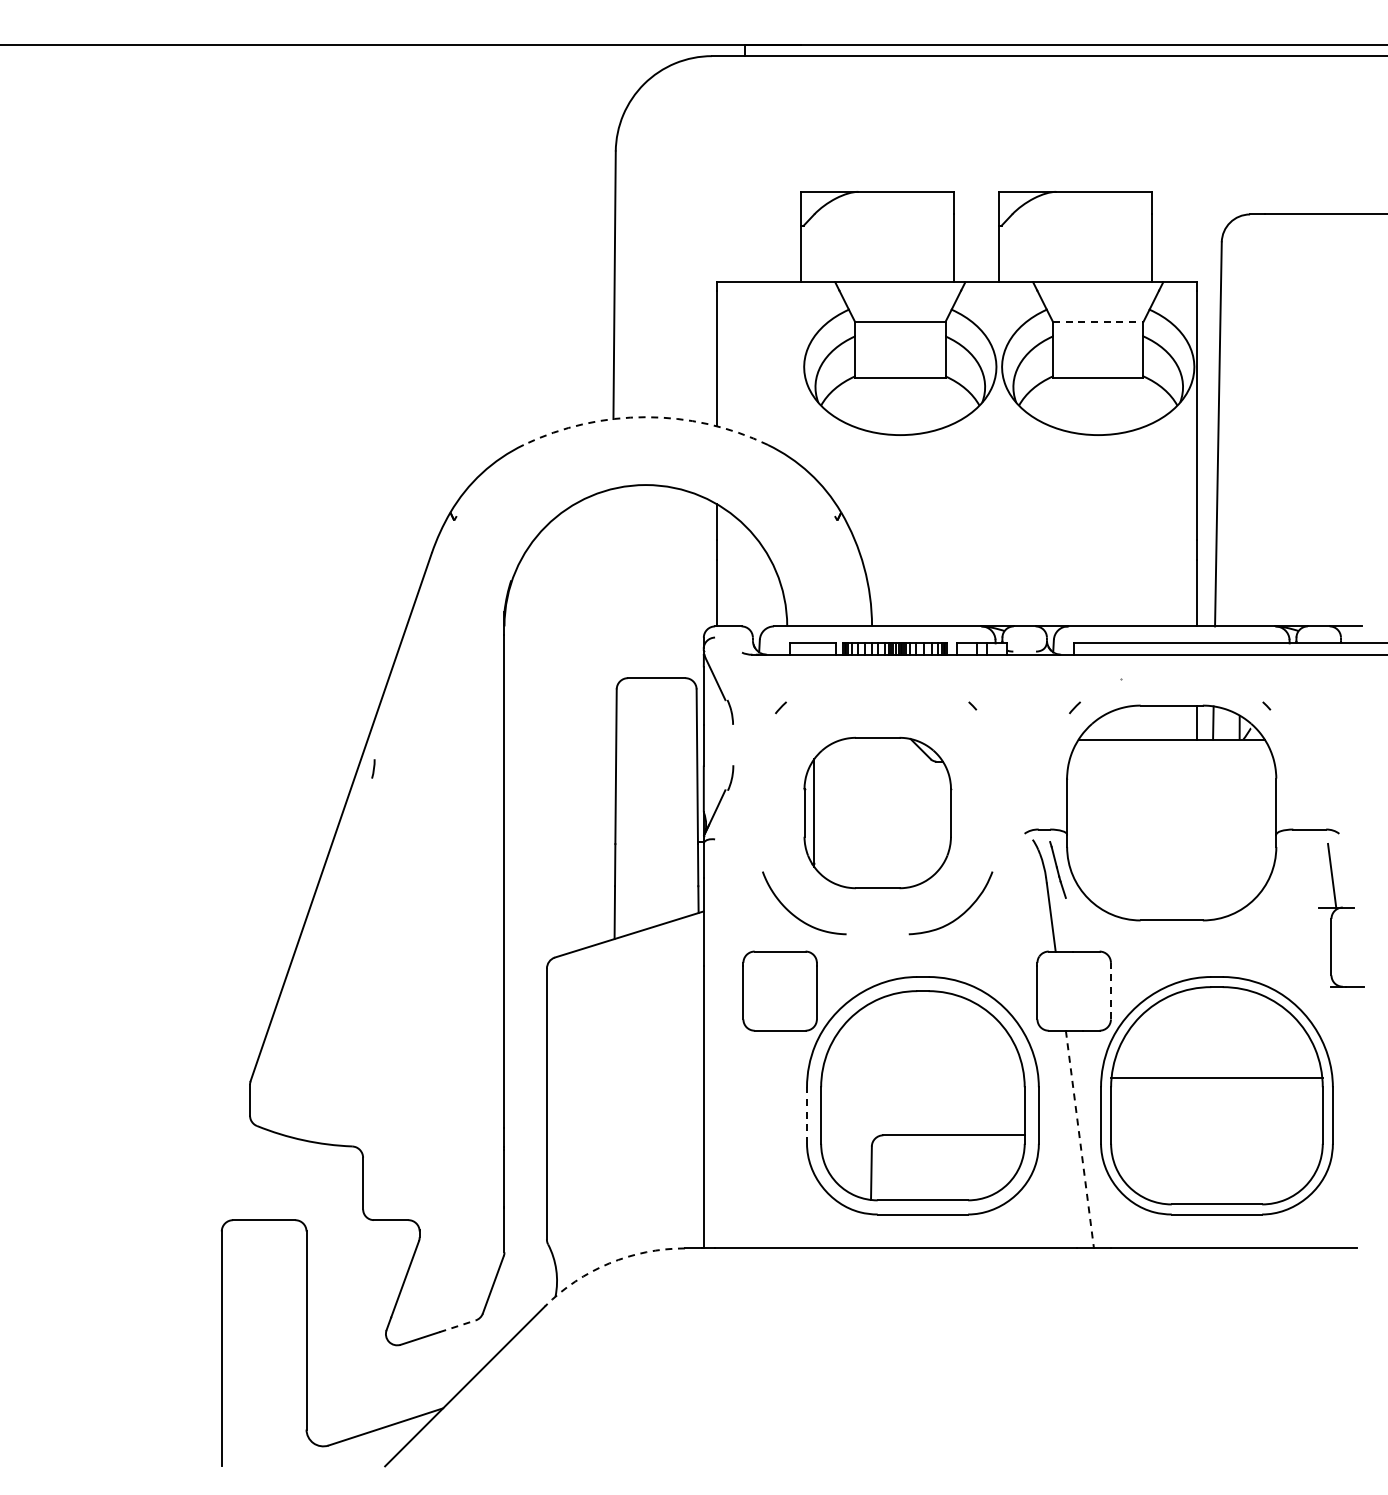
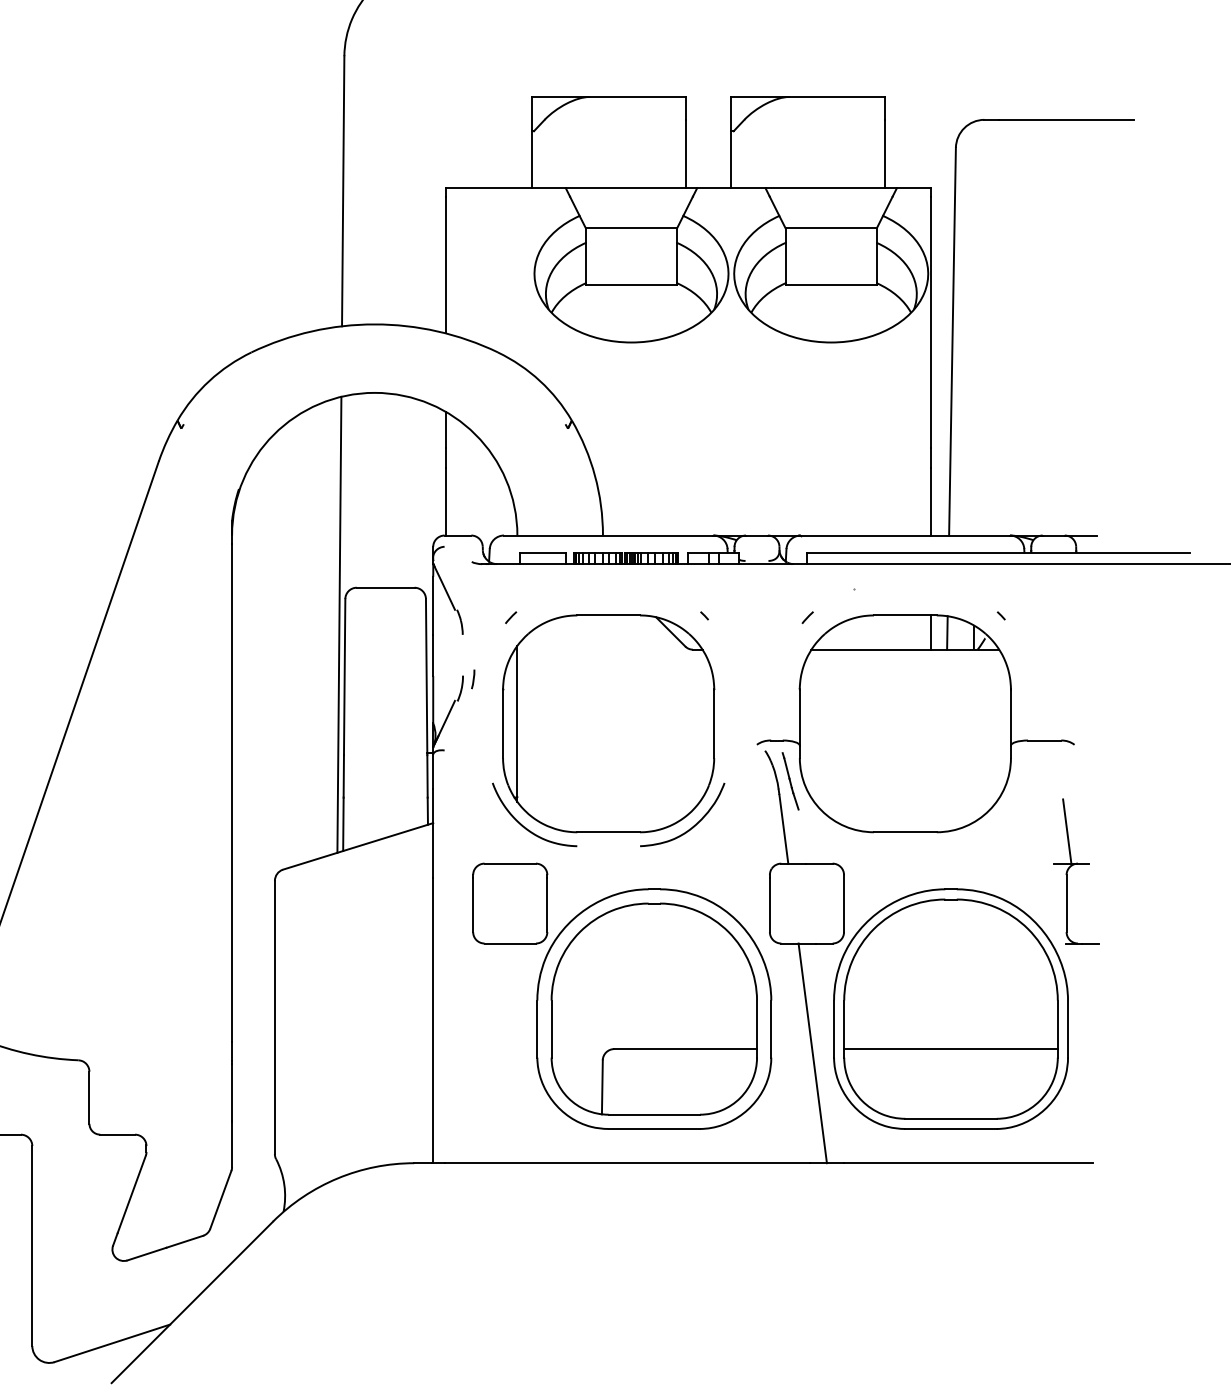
line: (1098, 321) -> (831, 227), dashed -> solid
arc: (645, 417) -> (374, 324), dashed -> solid
line: (610, 714) -> (339, 624), added
line: (373, 768) -> (473, 678), moved
part: (877, 812) -> (608, 723), size x1.43
part: (1338, 909) -> (1073, 865), moved
line: (1110, 990) -> (843, 902), dashed -> solid
line: (1216, 1078) -> (950, 1049), moved
line: (807, 1115) -> (537, 1029), dashed -> solid
line: (1079, 1139) -> (812, 1053), dashed -> solid
arc: (609, 1263) -> (338, 1178), dashed -> solid
line: (458, 1326) -> (185, 1241), dashed -> solid

